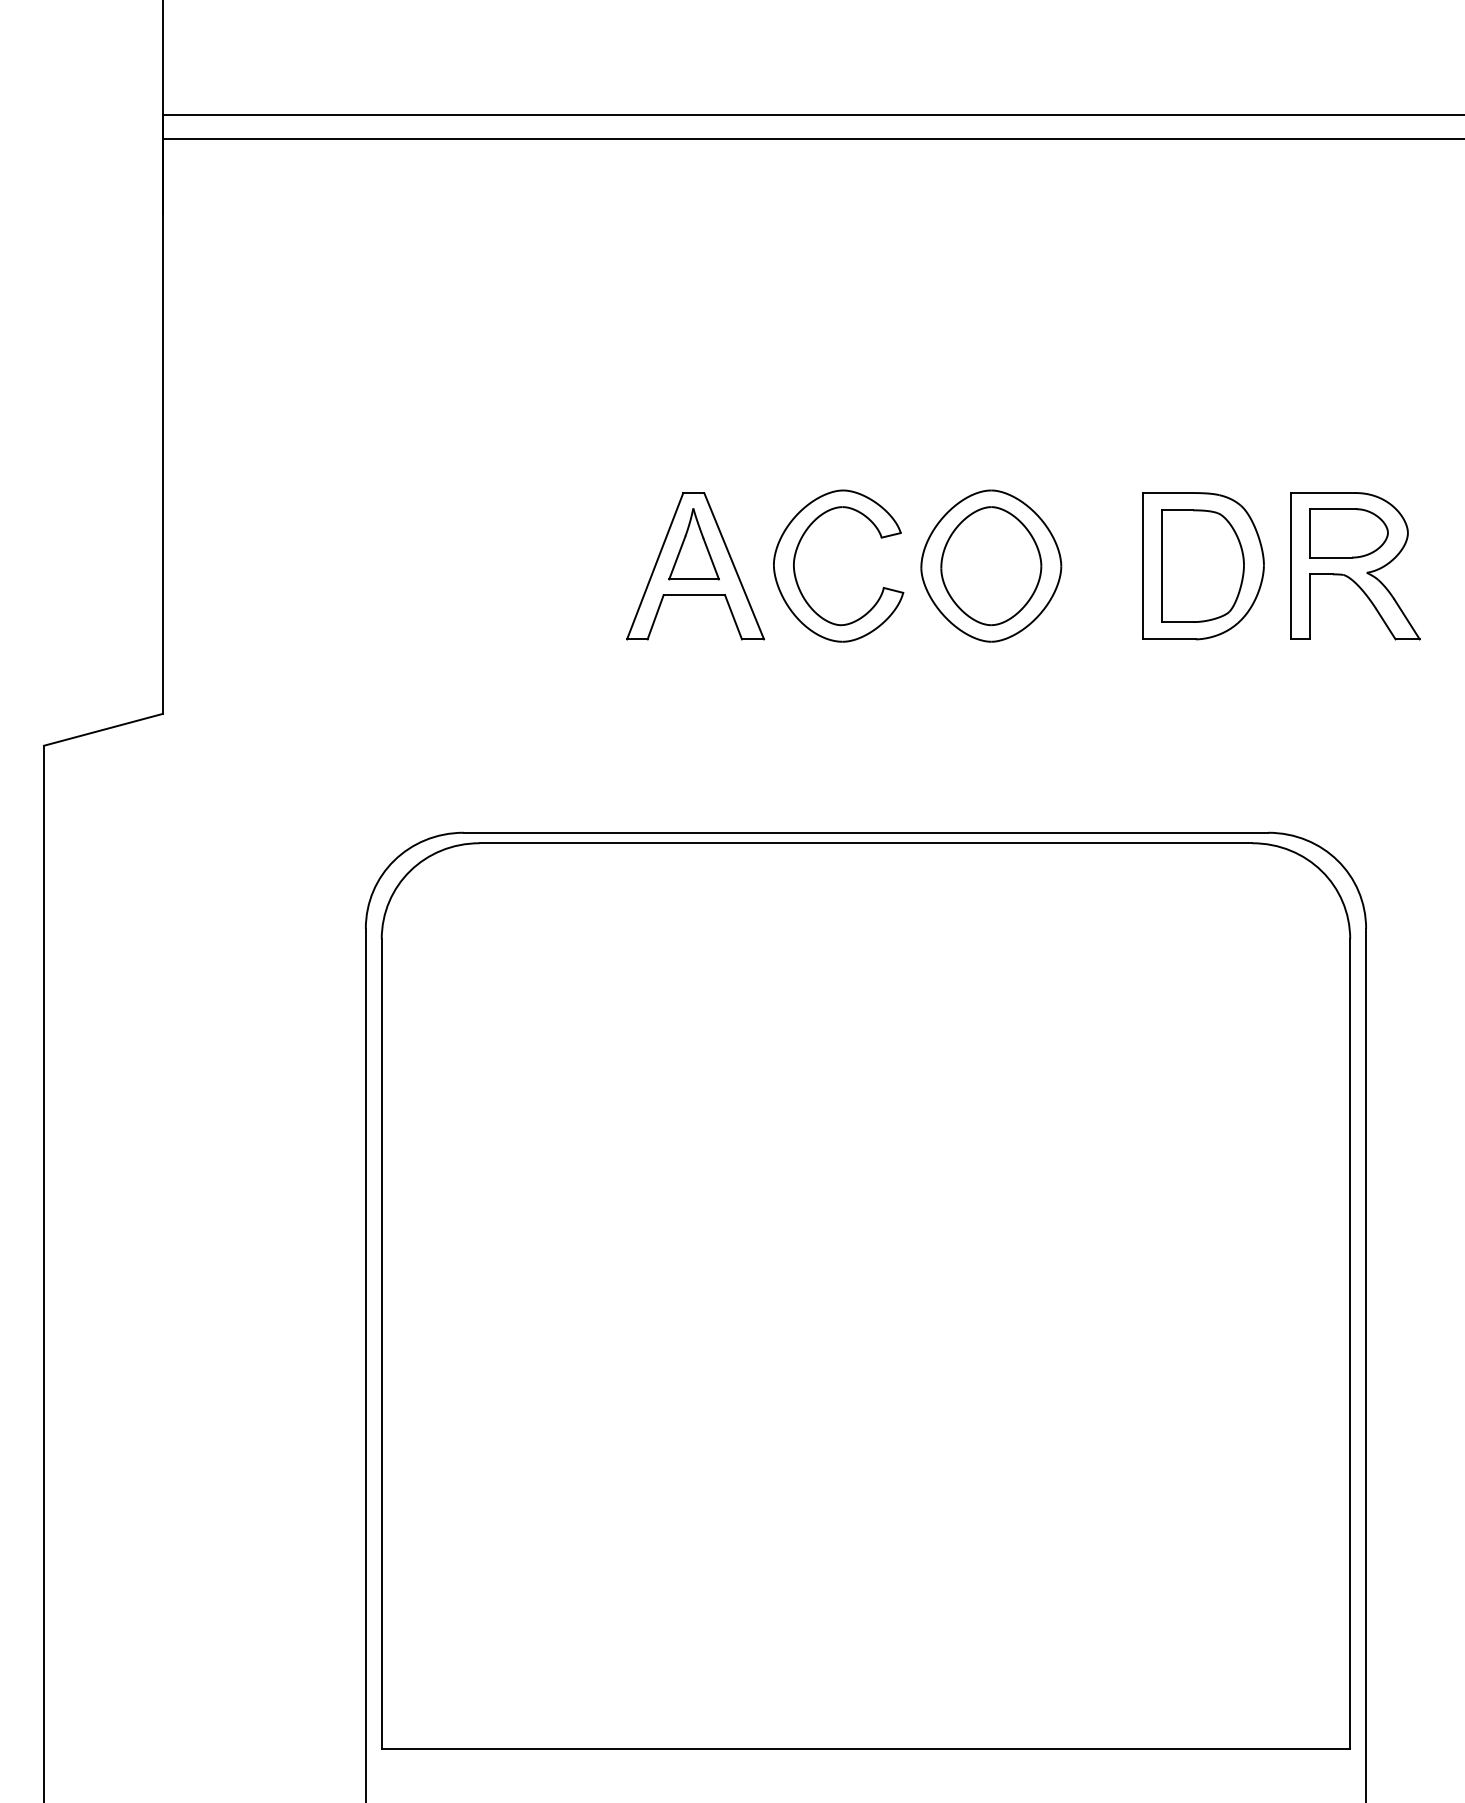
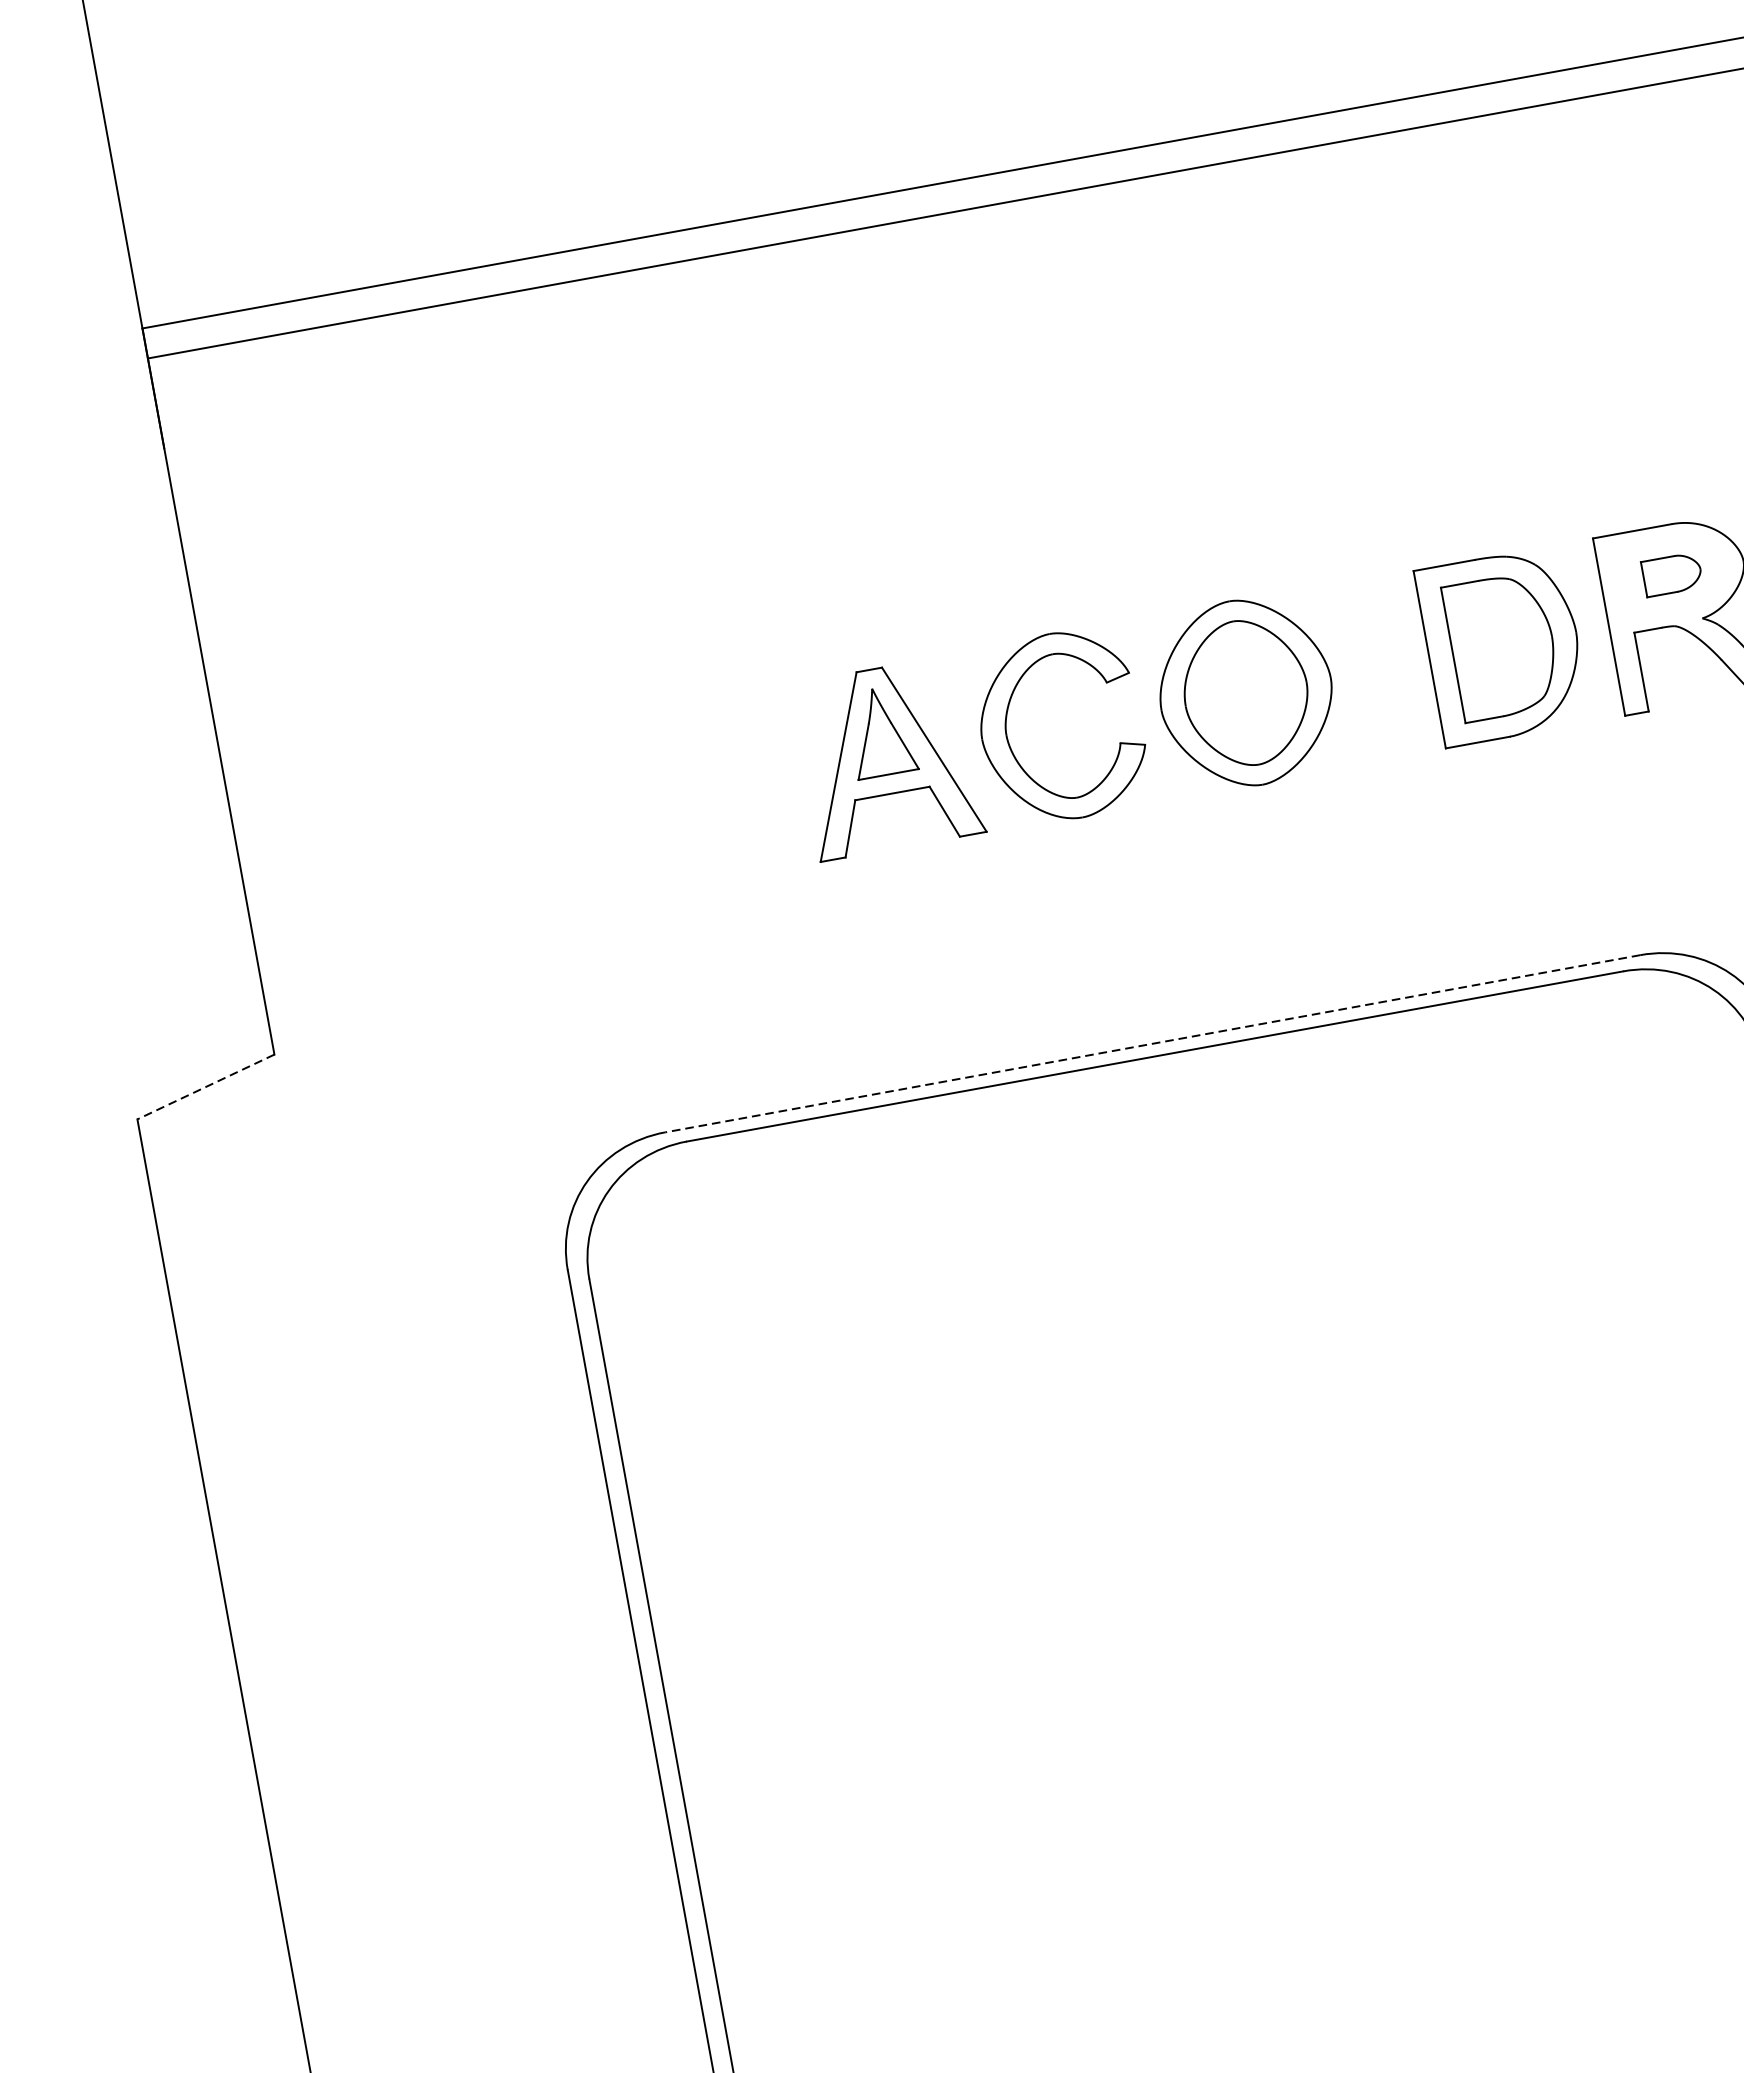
part: (1348, 533) -> (1671, 574), size x0.6
line: (103, 729) -> (206, 1086), solid -> dashed
line: (865, 832) -> (1152, 1043), solid -> dashed

